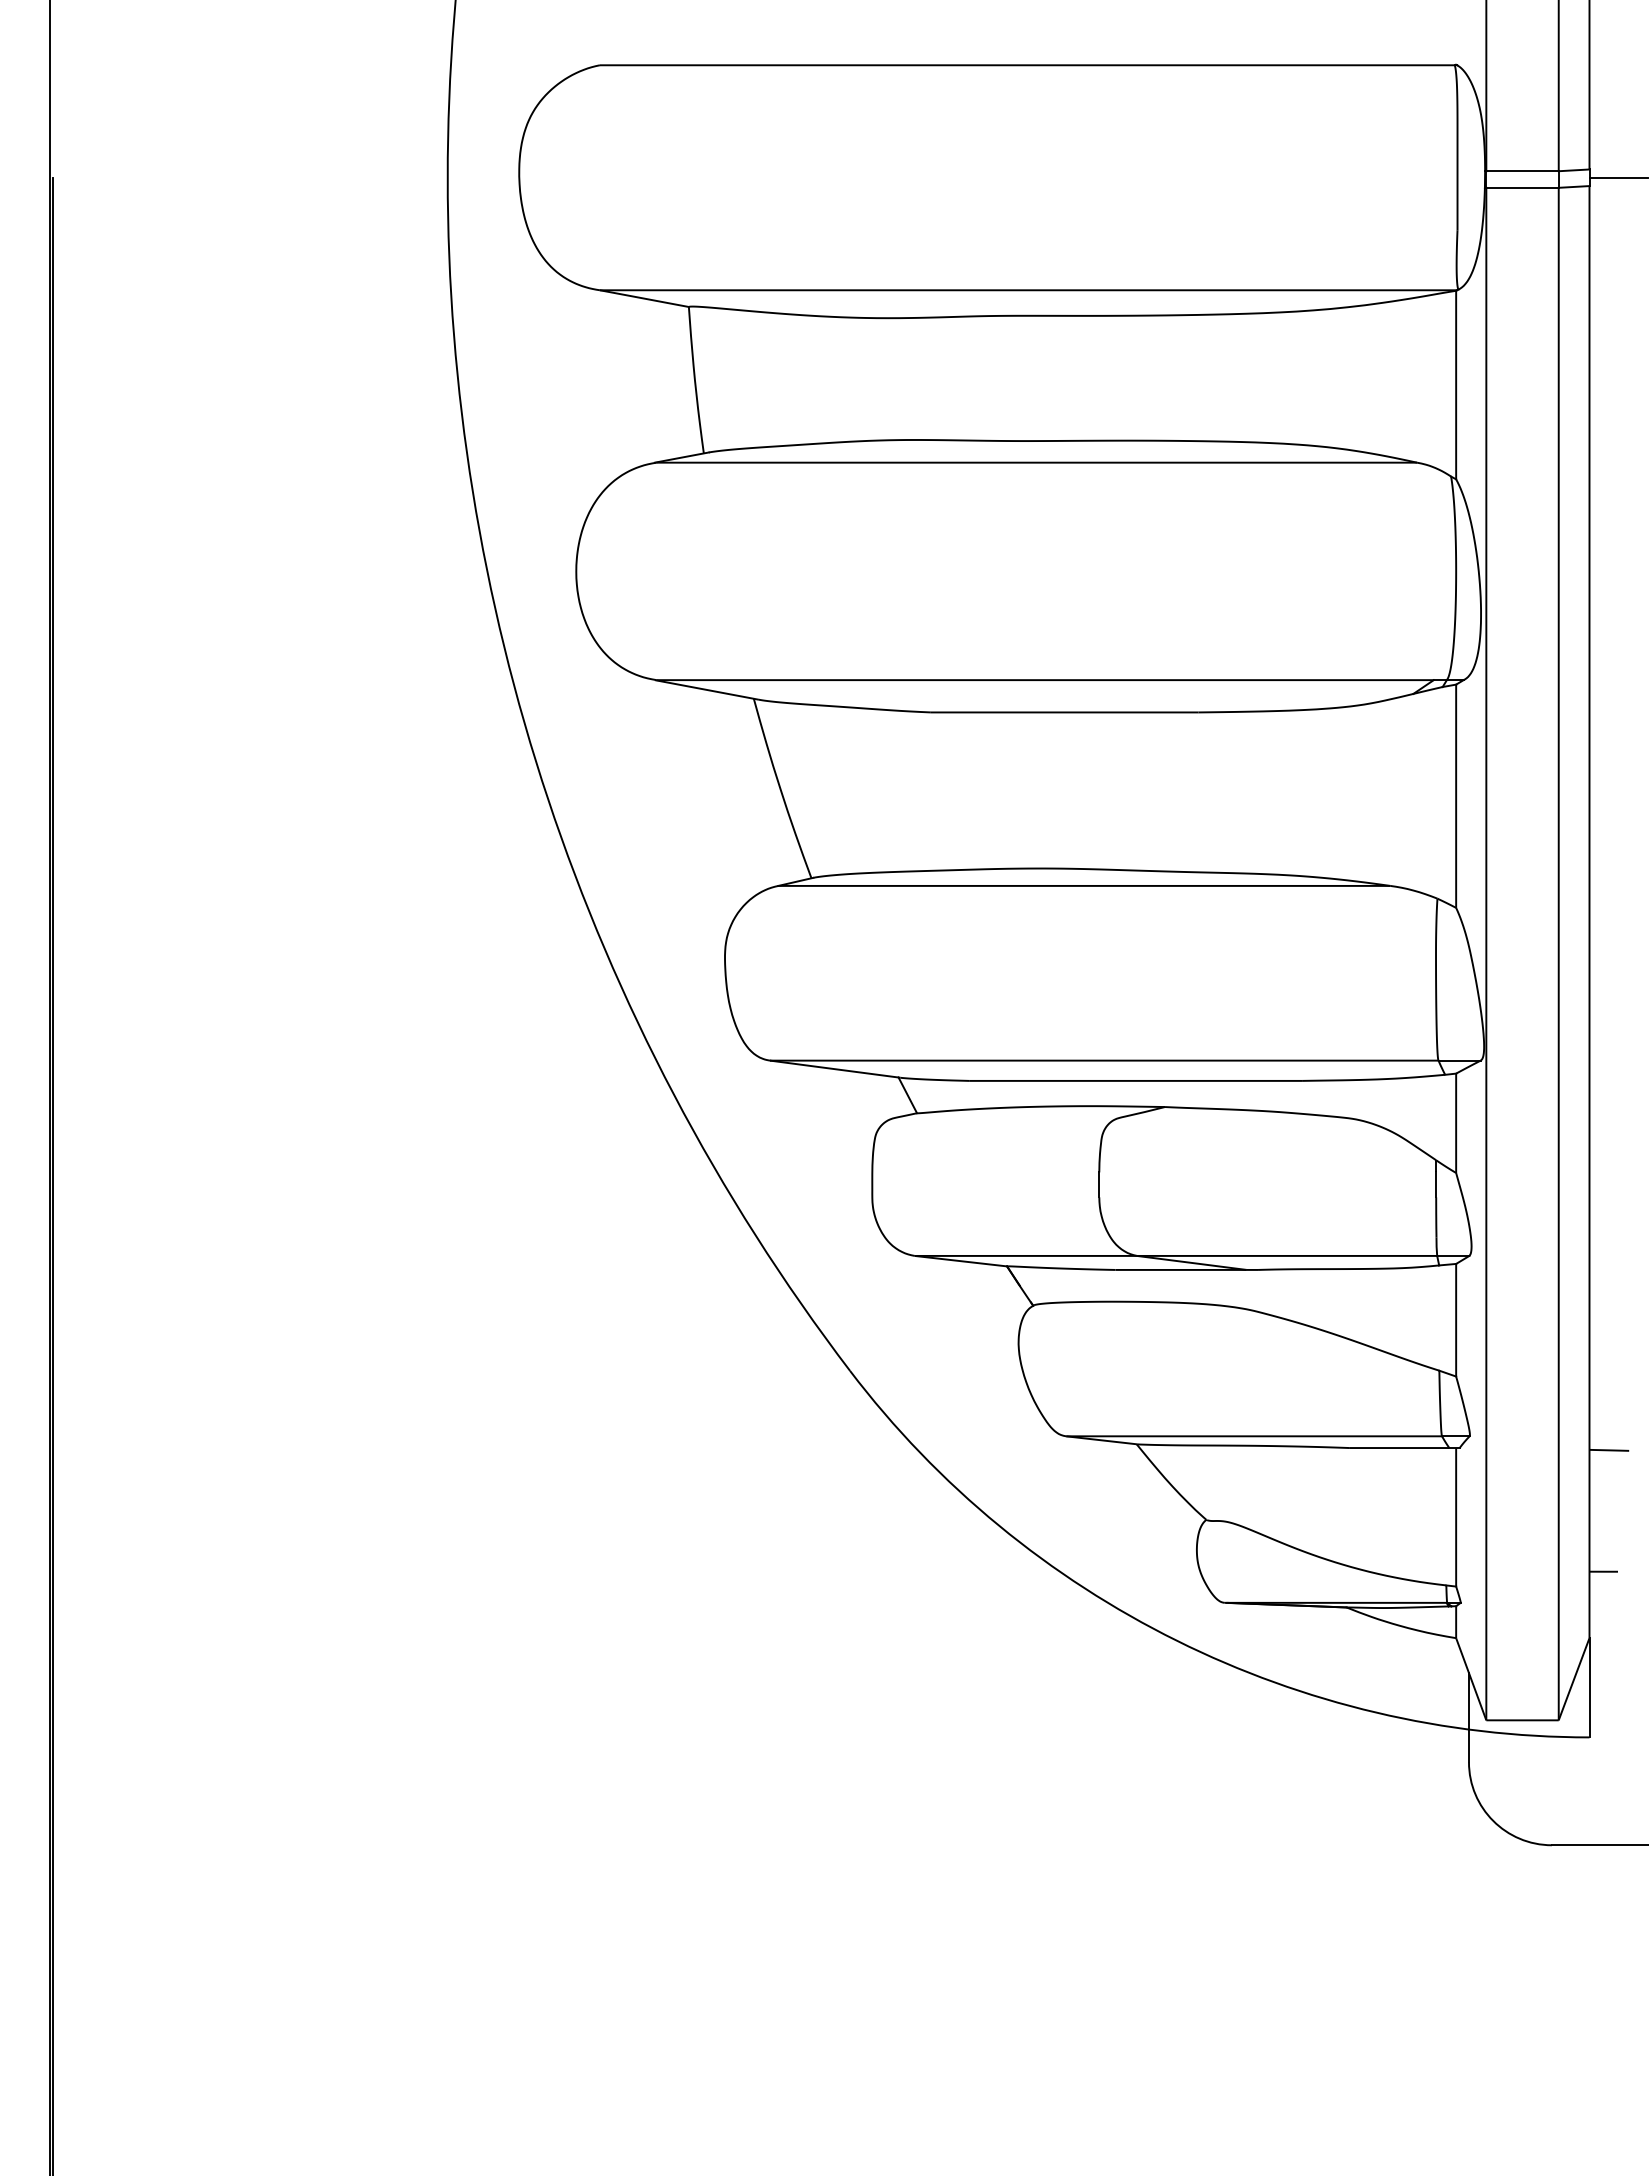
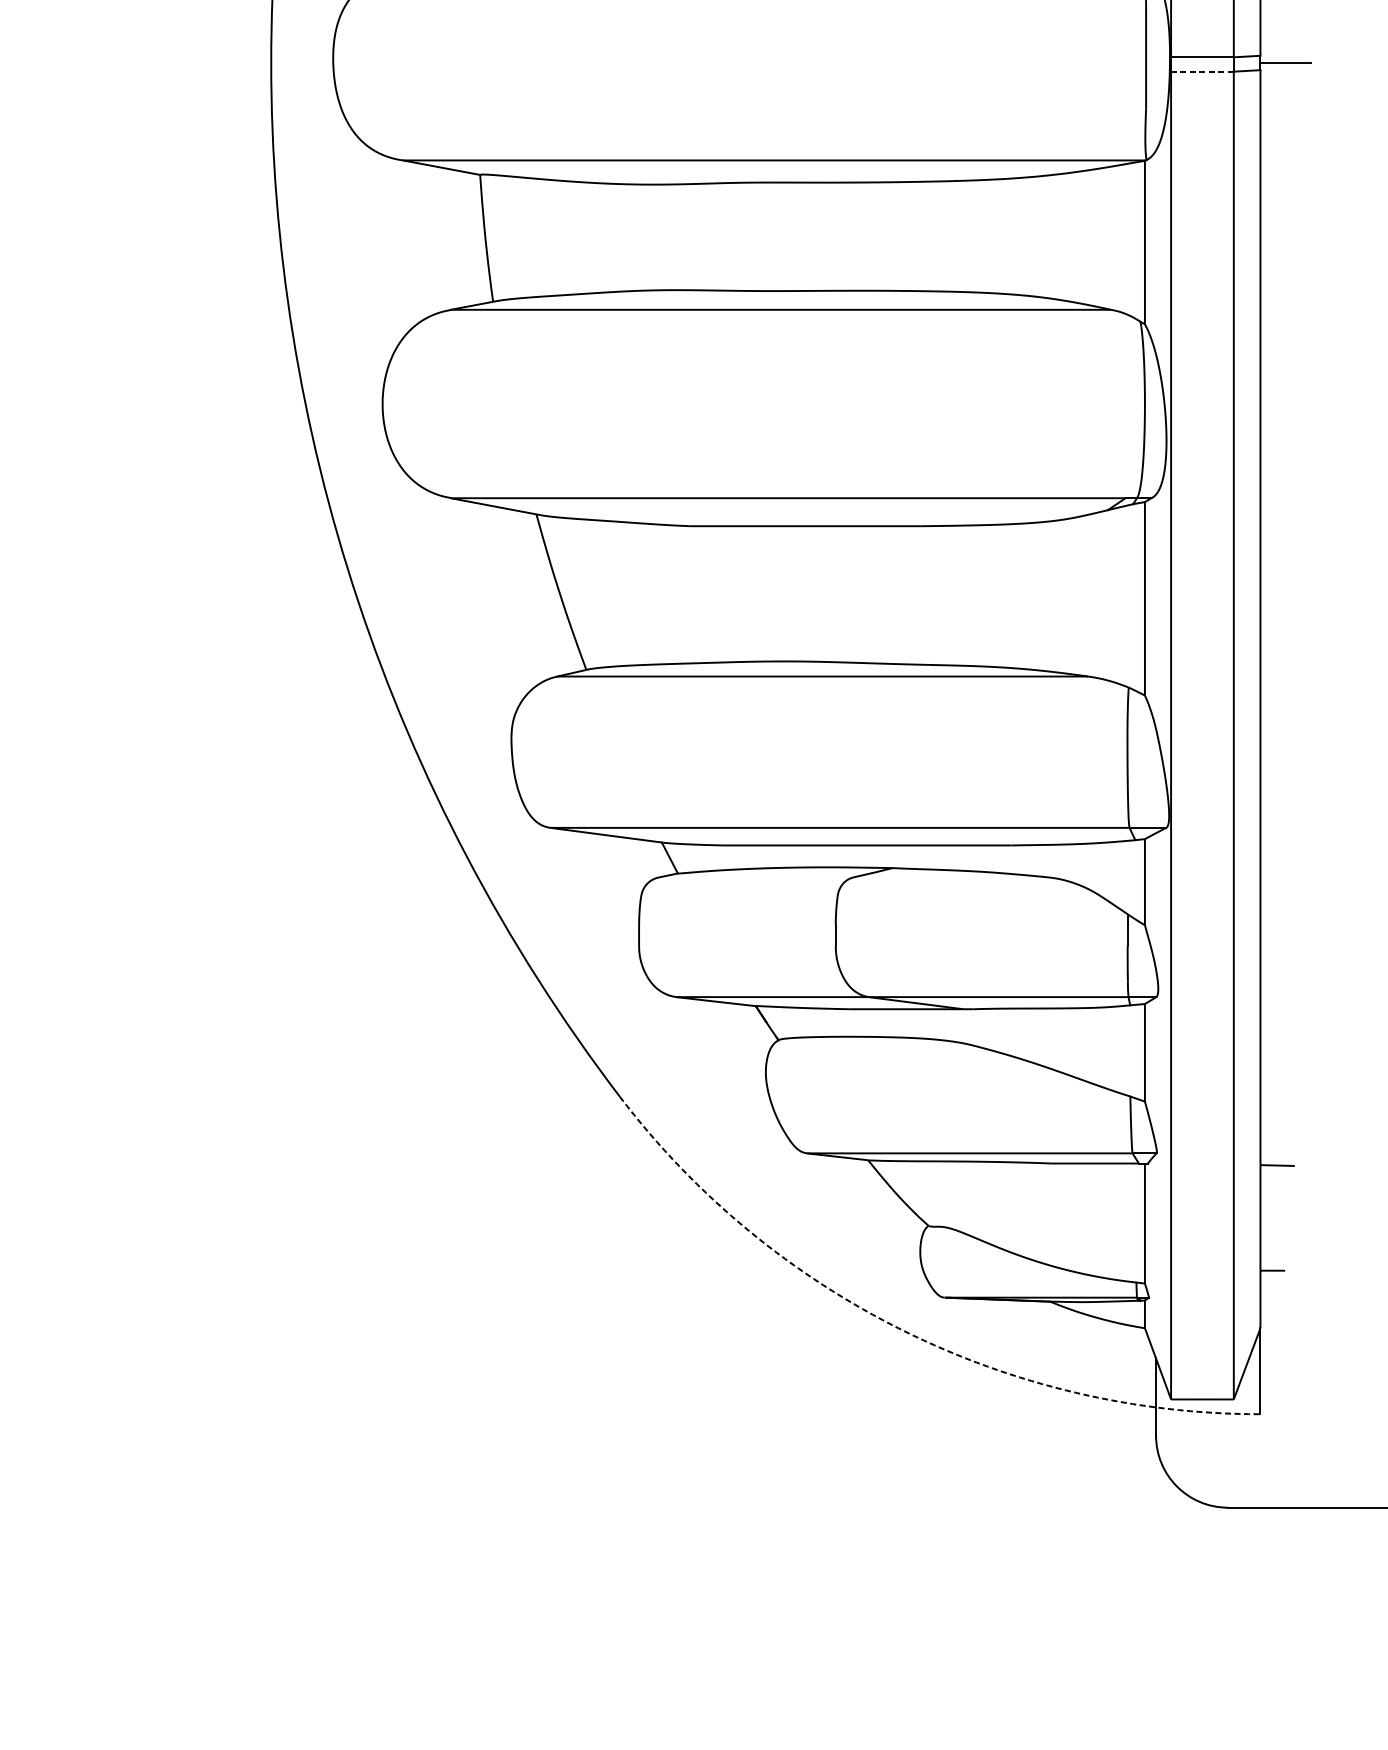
line: (1522, 187) -> (1202, 71), solid -> dashed
arc: (1176, 1640) -> (902, 1330), solid -> dashed

